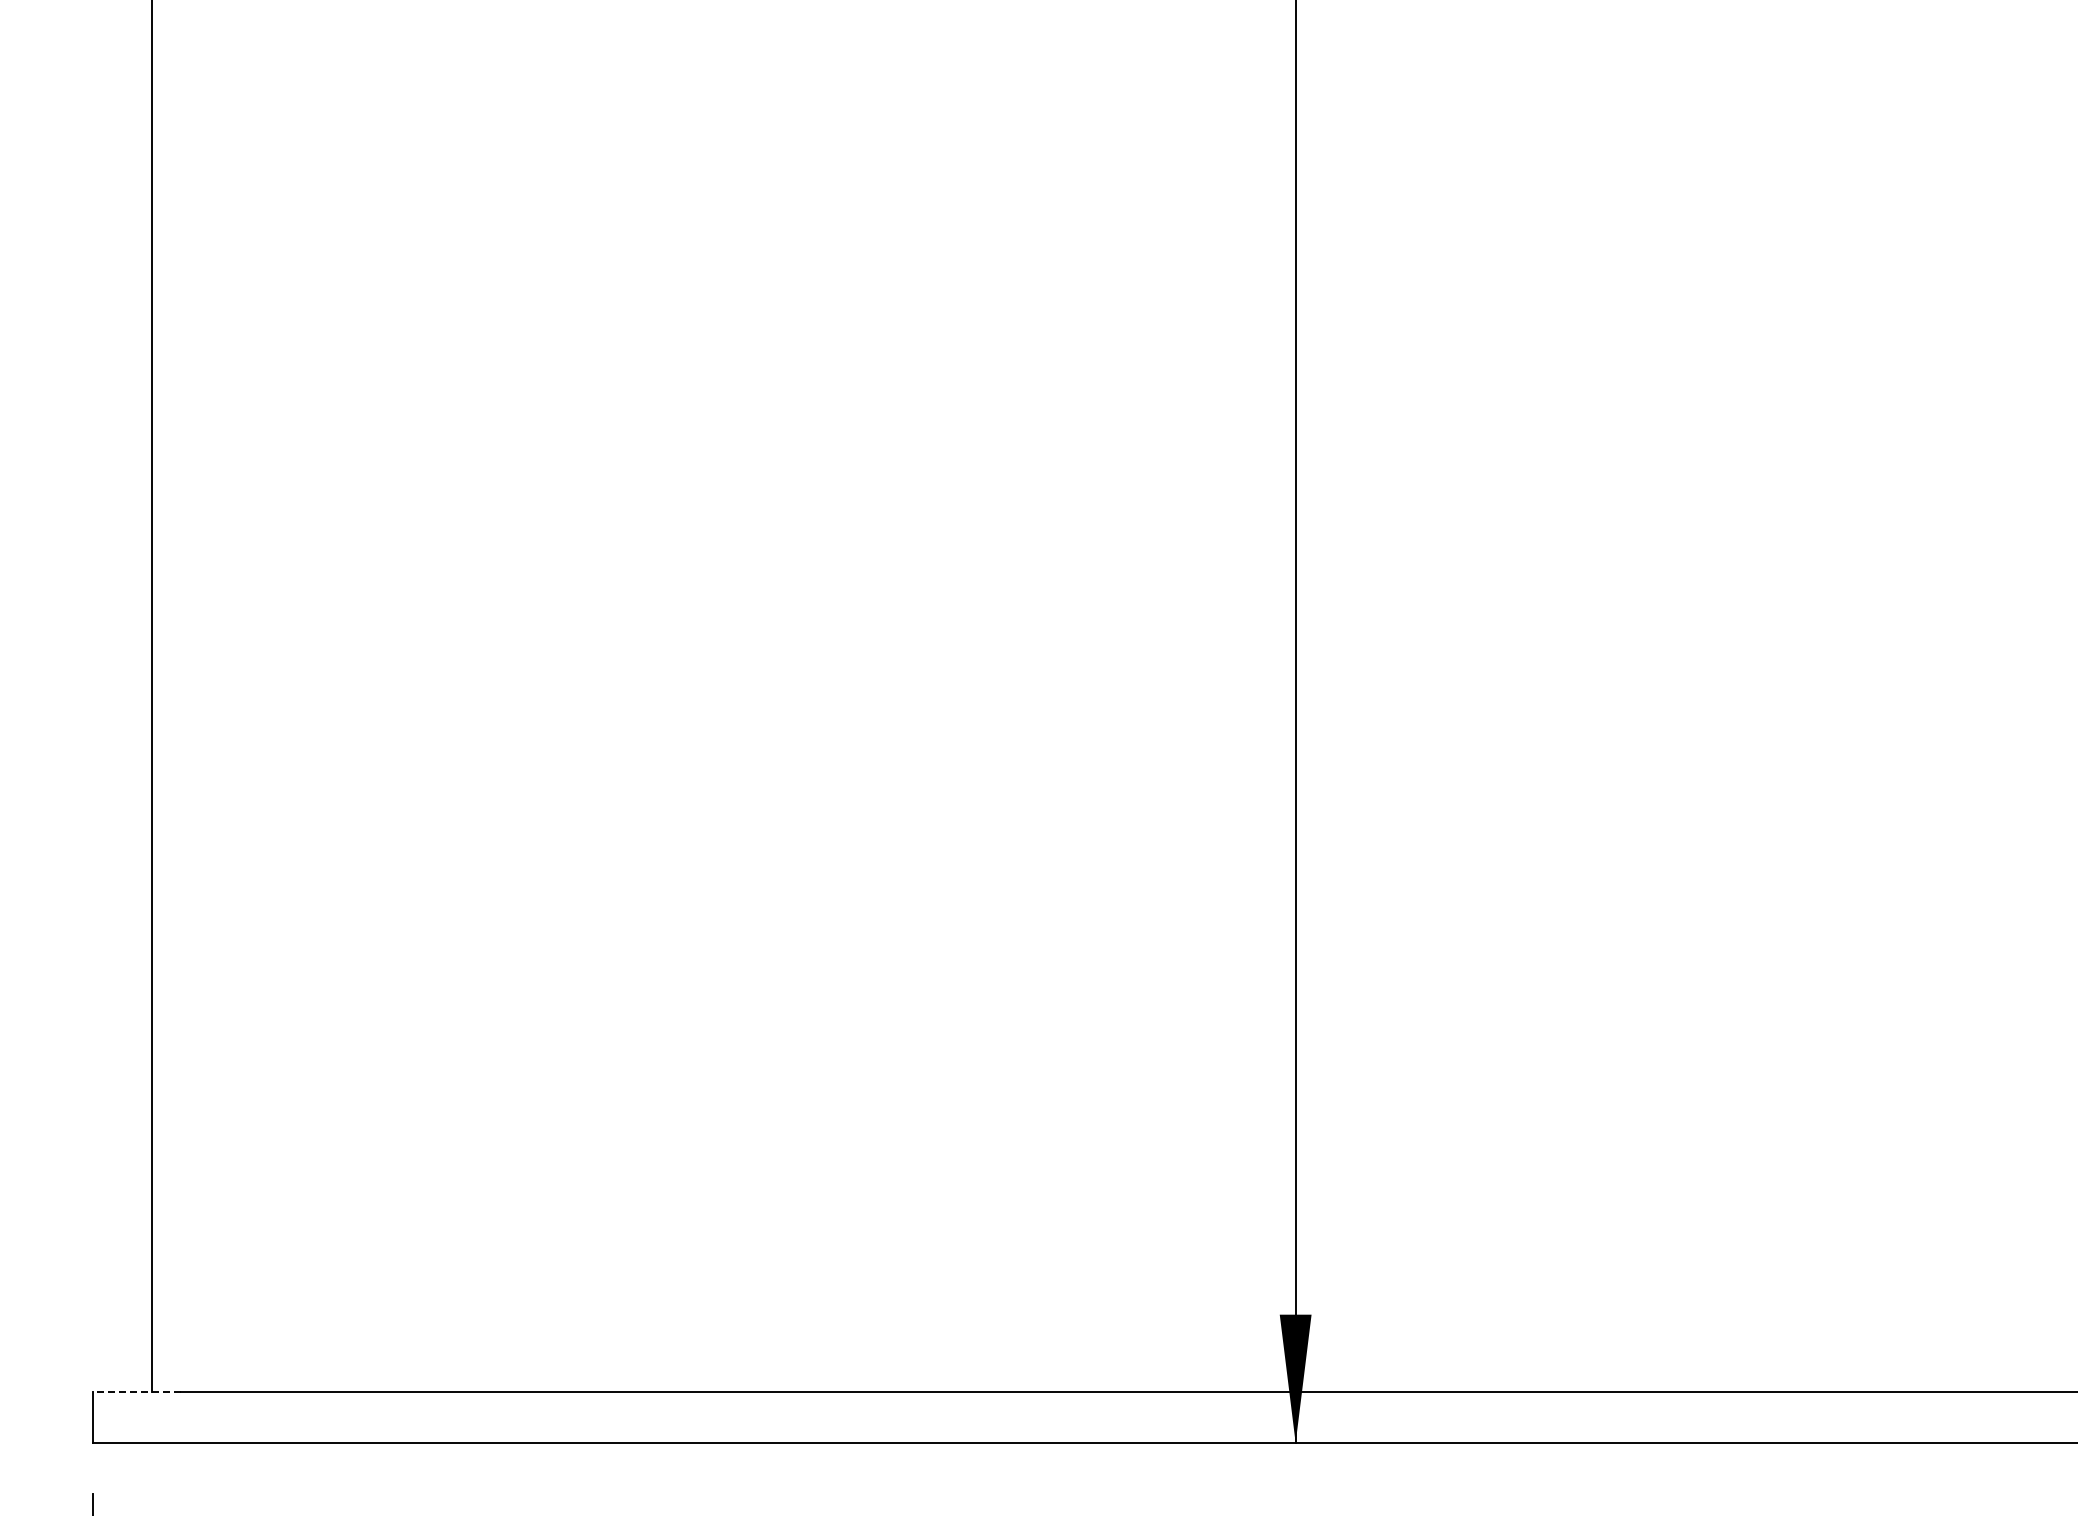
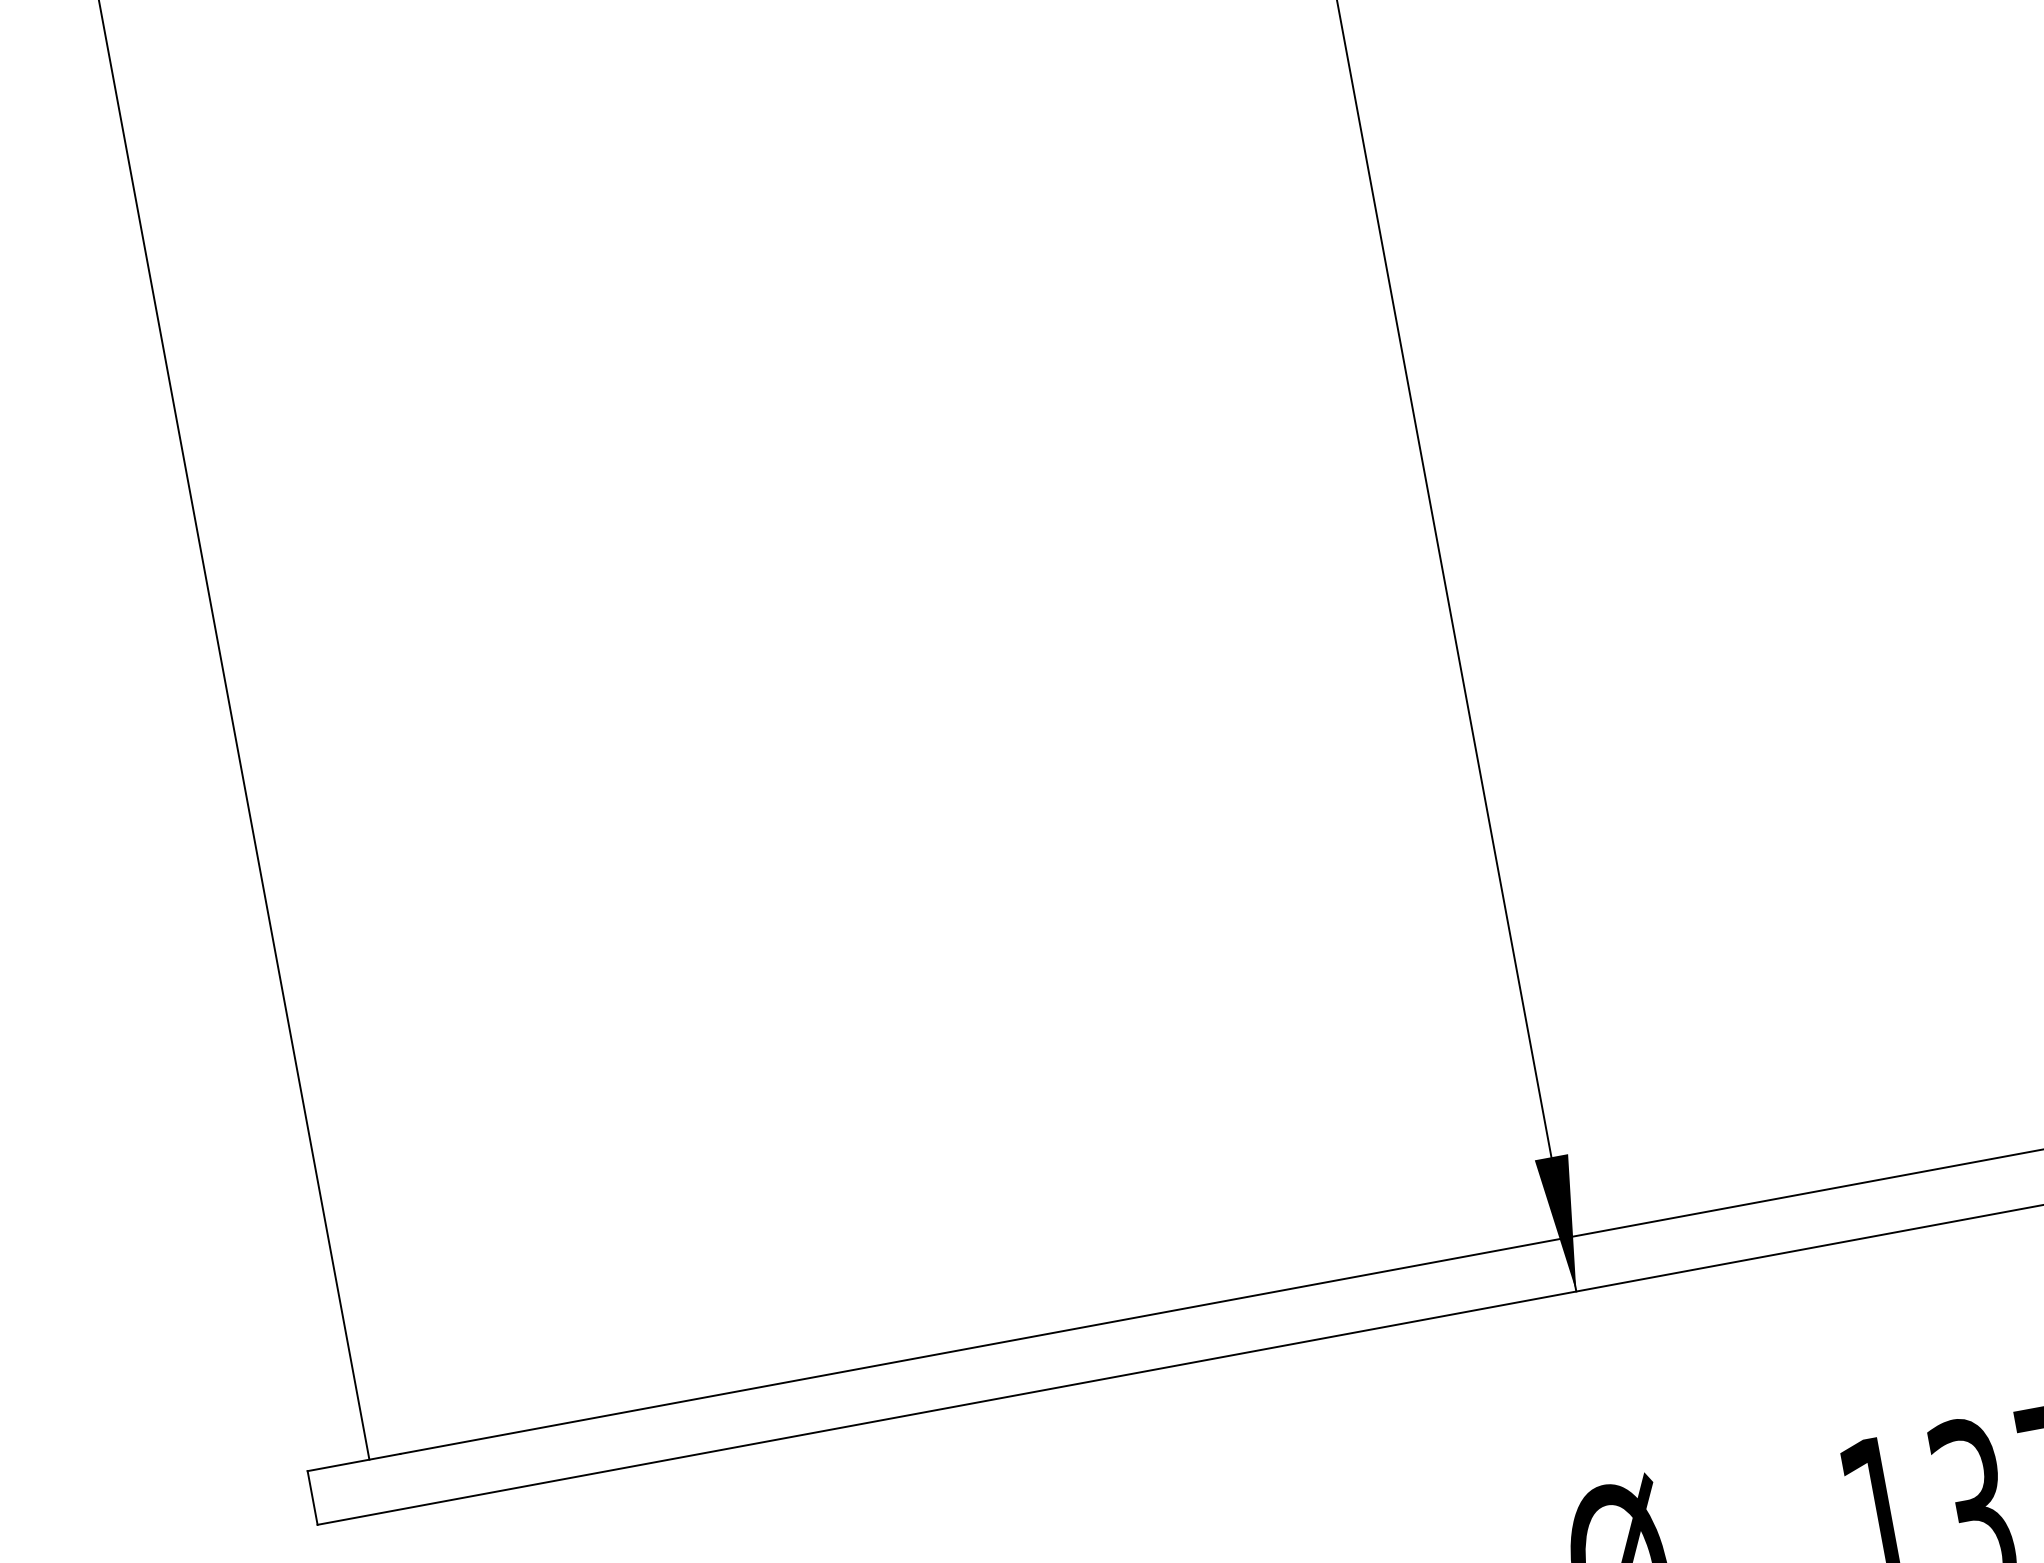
line: (136, 1391) -> (353, 1462), dashed -> solid

